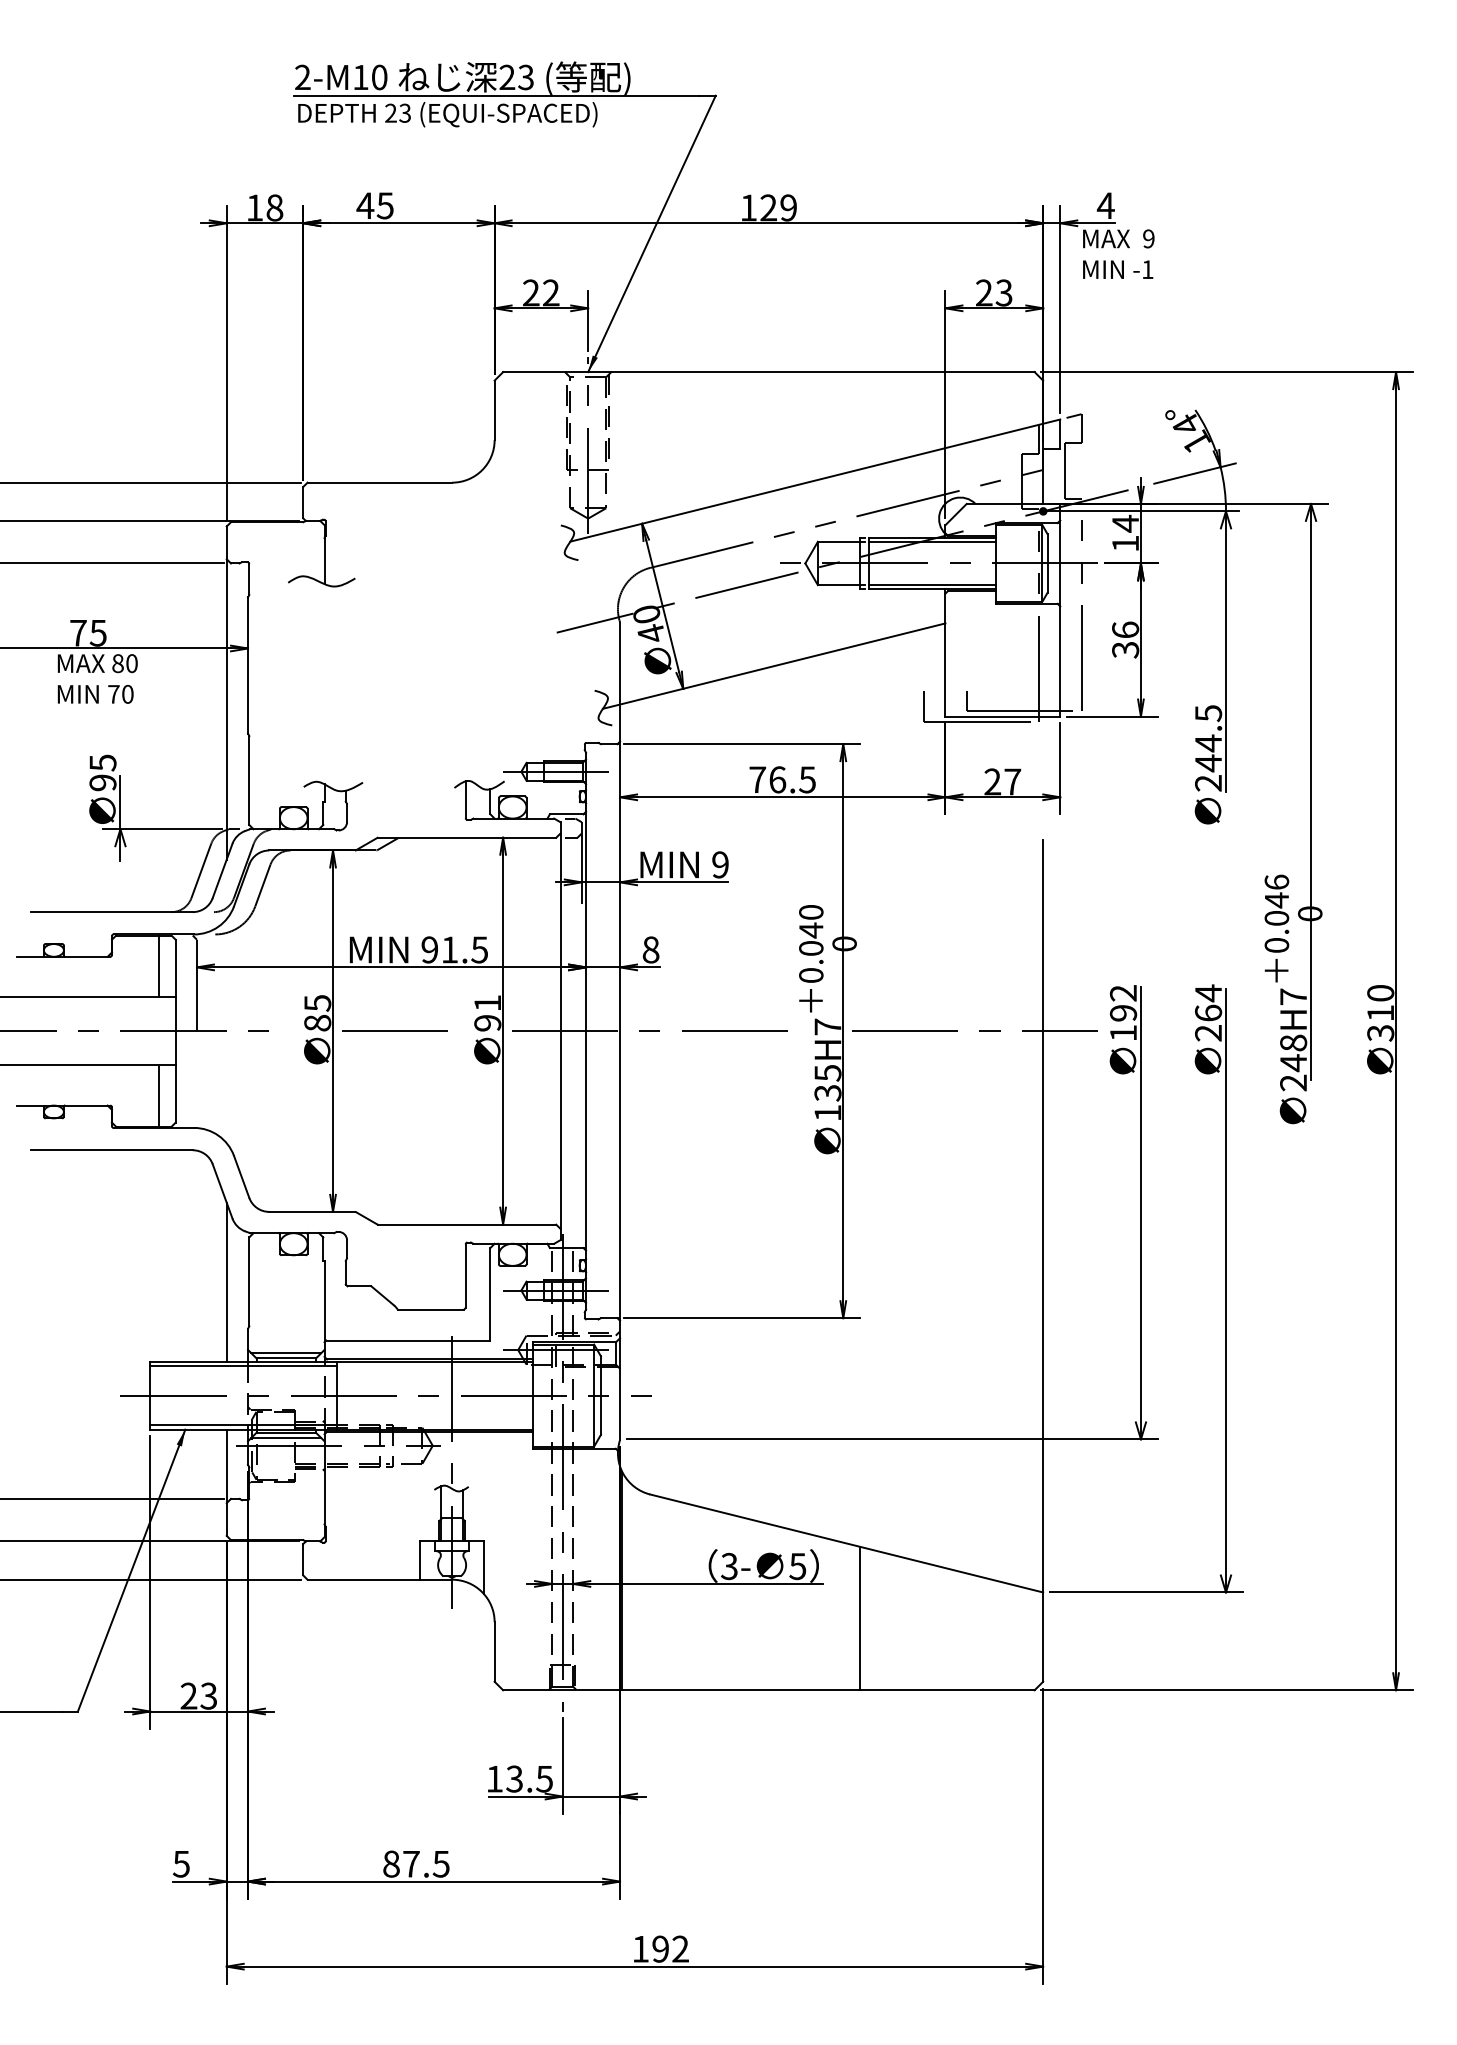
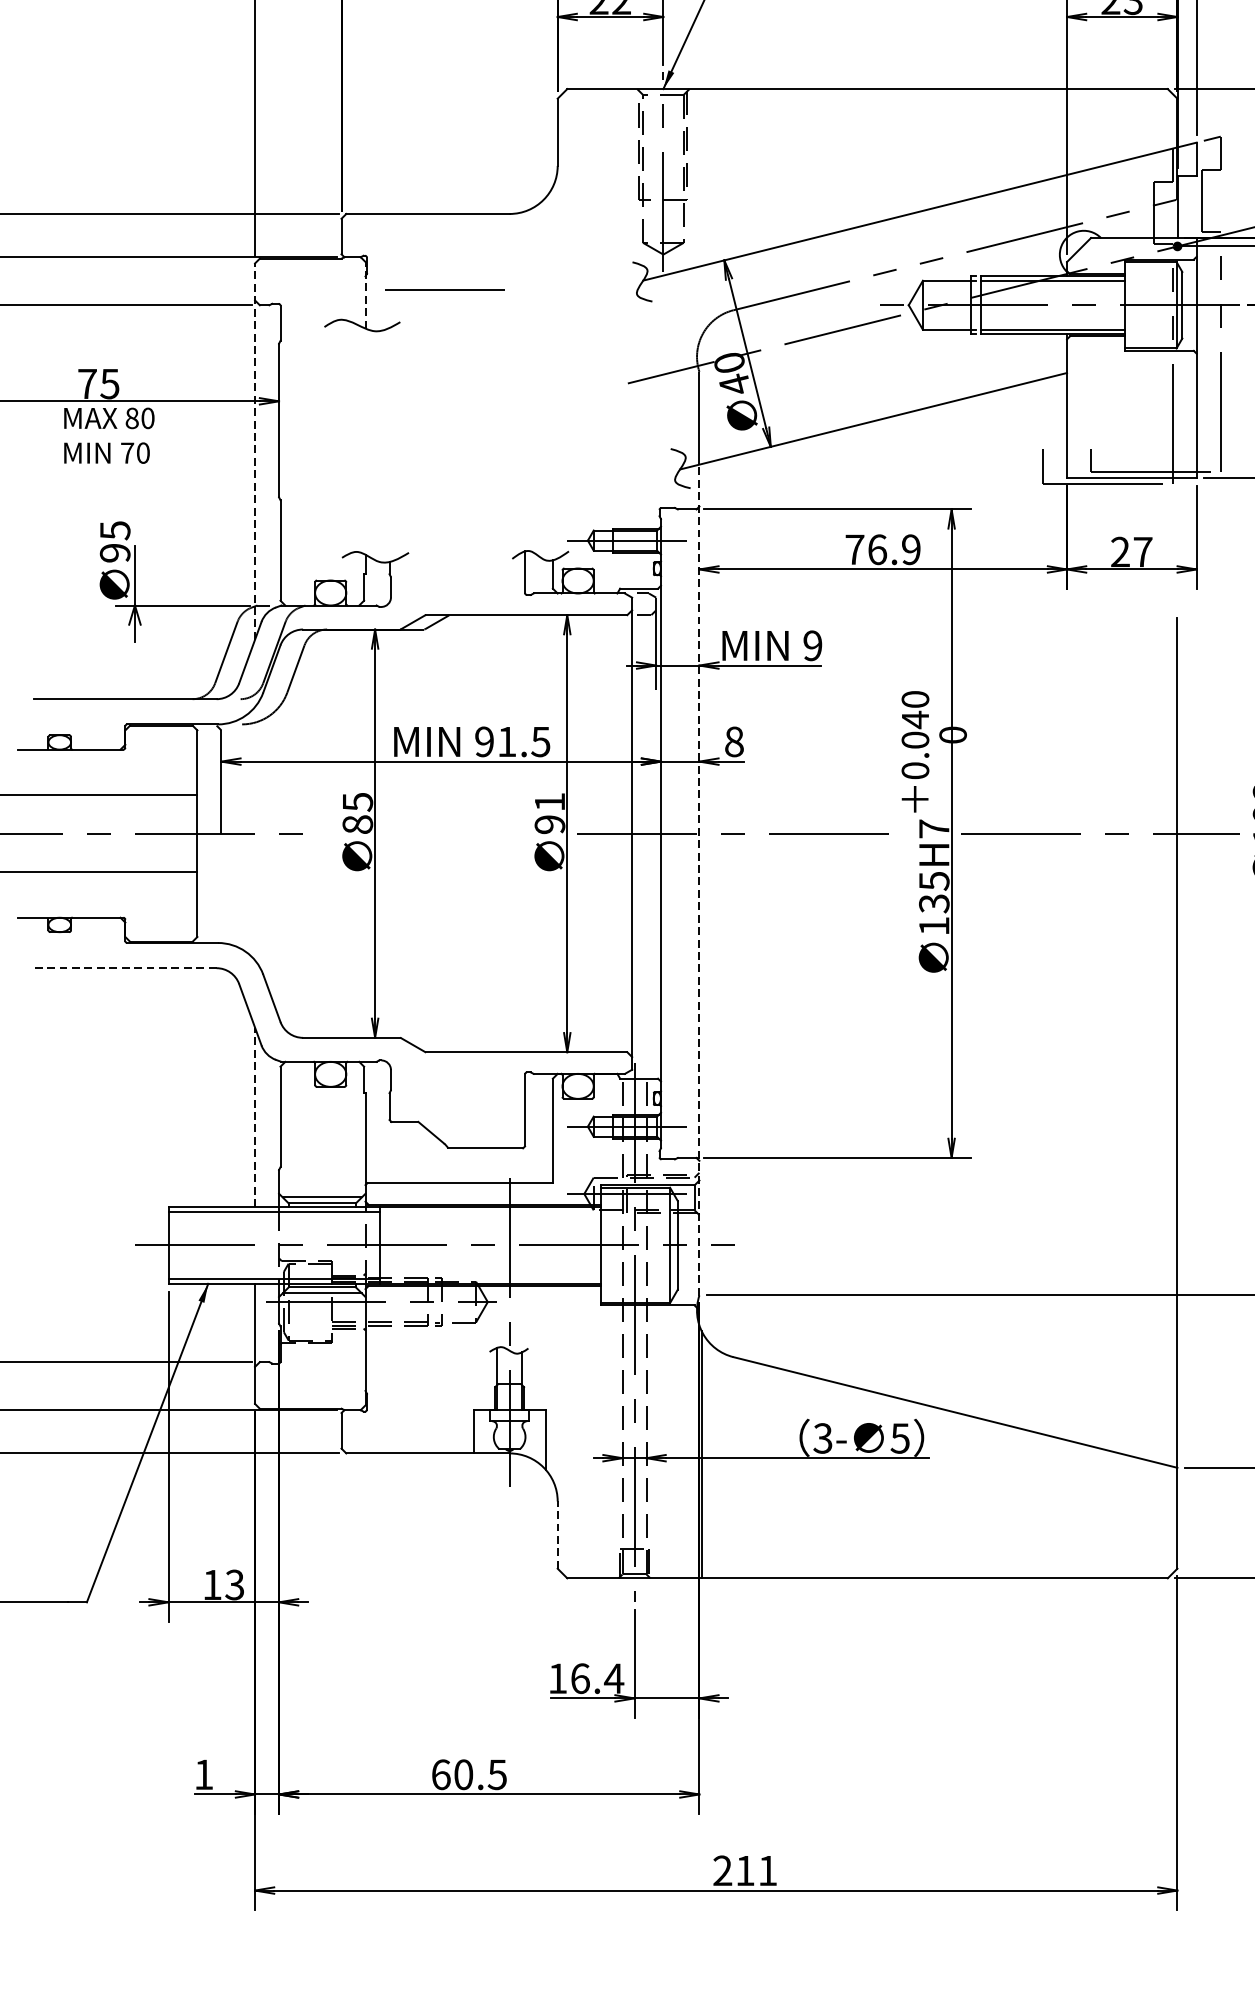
line: (324, 554) -> (365, 295), solid -> dashed
line: (226, 693) -> (254, 452), solid -> dashed
text: (807, 779) -> (911, 549), 76.5 -> 76.9
line: (158, 966) -> (177, 760), removed
line: (394, 1030) -> (444, 289), moved
line: (620, 1072) -> (699, 880), solid -> dashed
line: (158, 1095) -> (177, 906), removed
line: (111, 1150) -> (124, 968), solid -> dashed
line: (226, 1281) -> (254, 1116), solid -> dashed
line: (860, 1618) -> (971, 1497), removed
line: (494, 1652) -> (557, 1535), solid -> dashed
text: (188, 1695) -> (211, 1584), 23 -> 13
text: (529, 1778) -> (597, 1678), 13.5 -> 16.4
text: (401, 1863) -> (452, 1774), 87.5 -> 60.5
text: (180, 1864) -> (202, 1775), 5 -> 1
text: (660, 1948) -> (745, 1870), 192 -> 211

